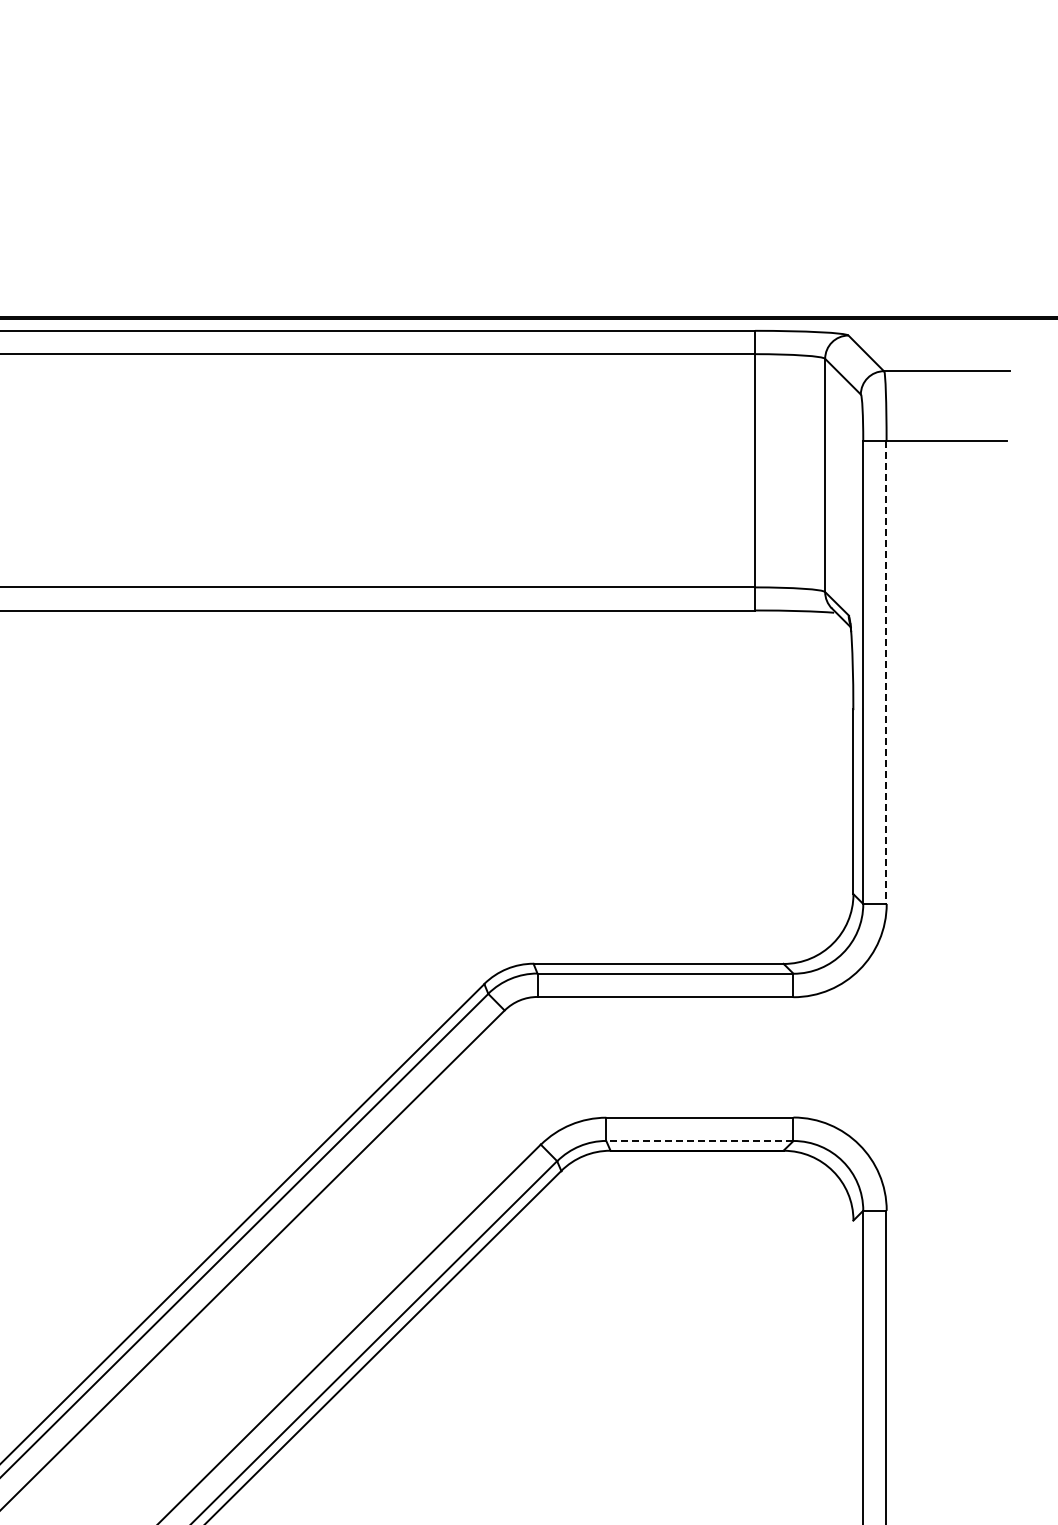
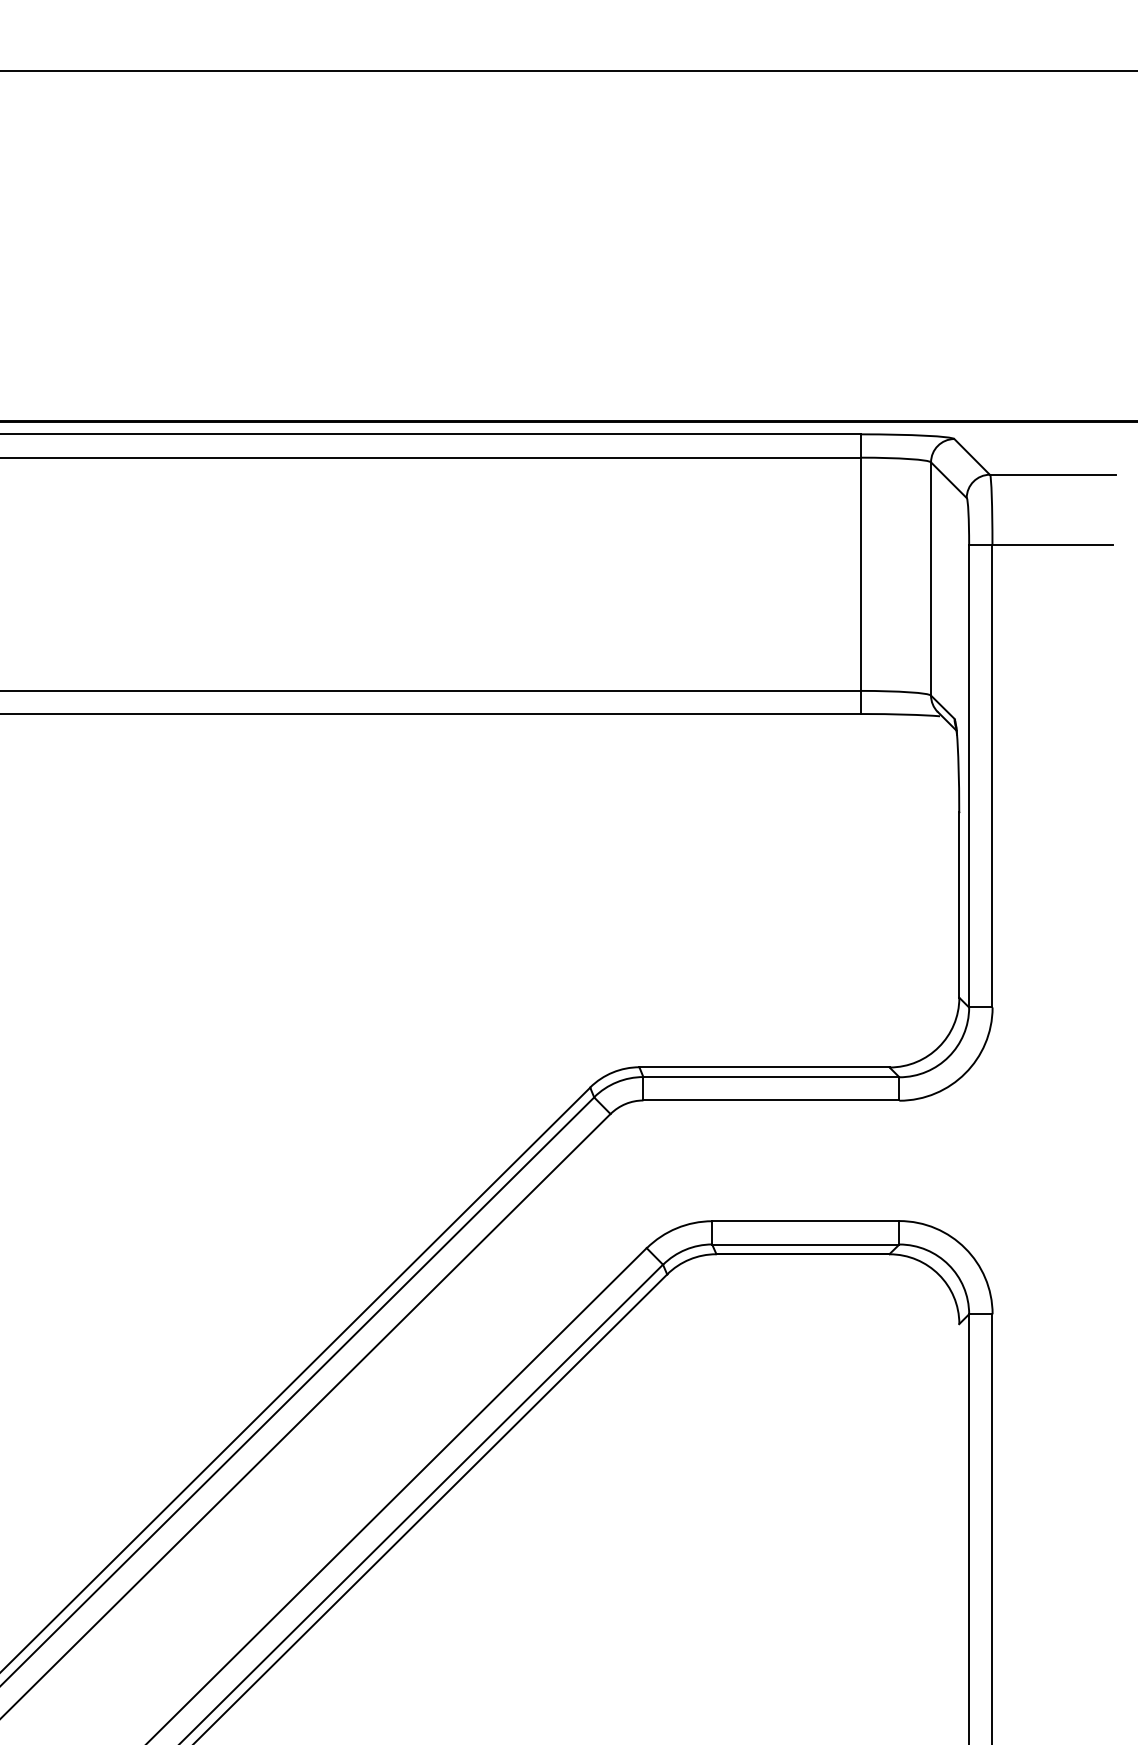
line: (886, 672) -> (992, 776), dashed -> solid
line: (699, 1140) -> (805, 1244), dashed -> solid

